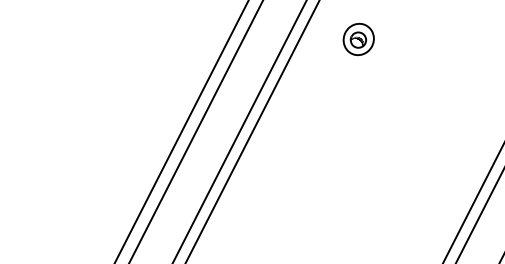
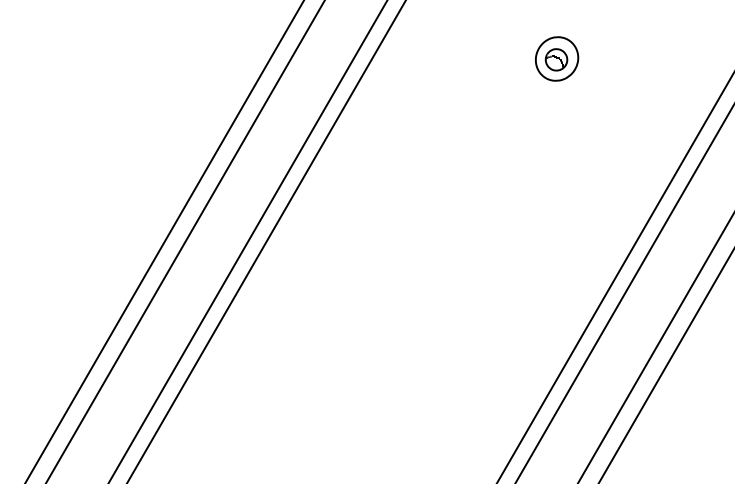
part: (359, 39) -> (557, 58), moved

